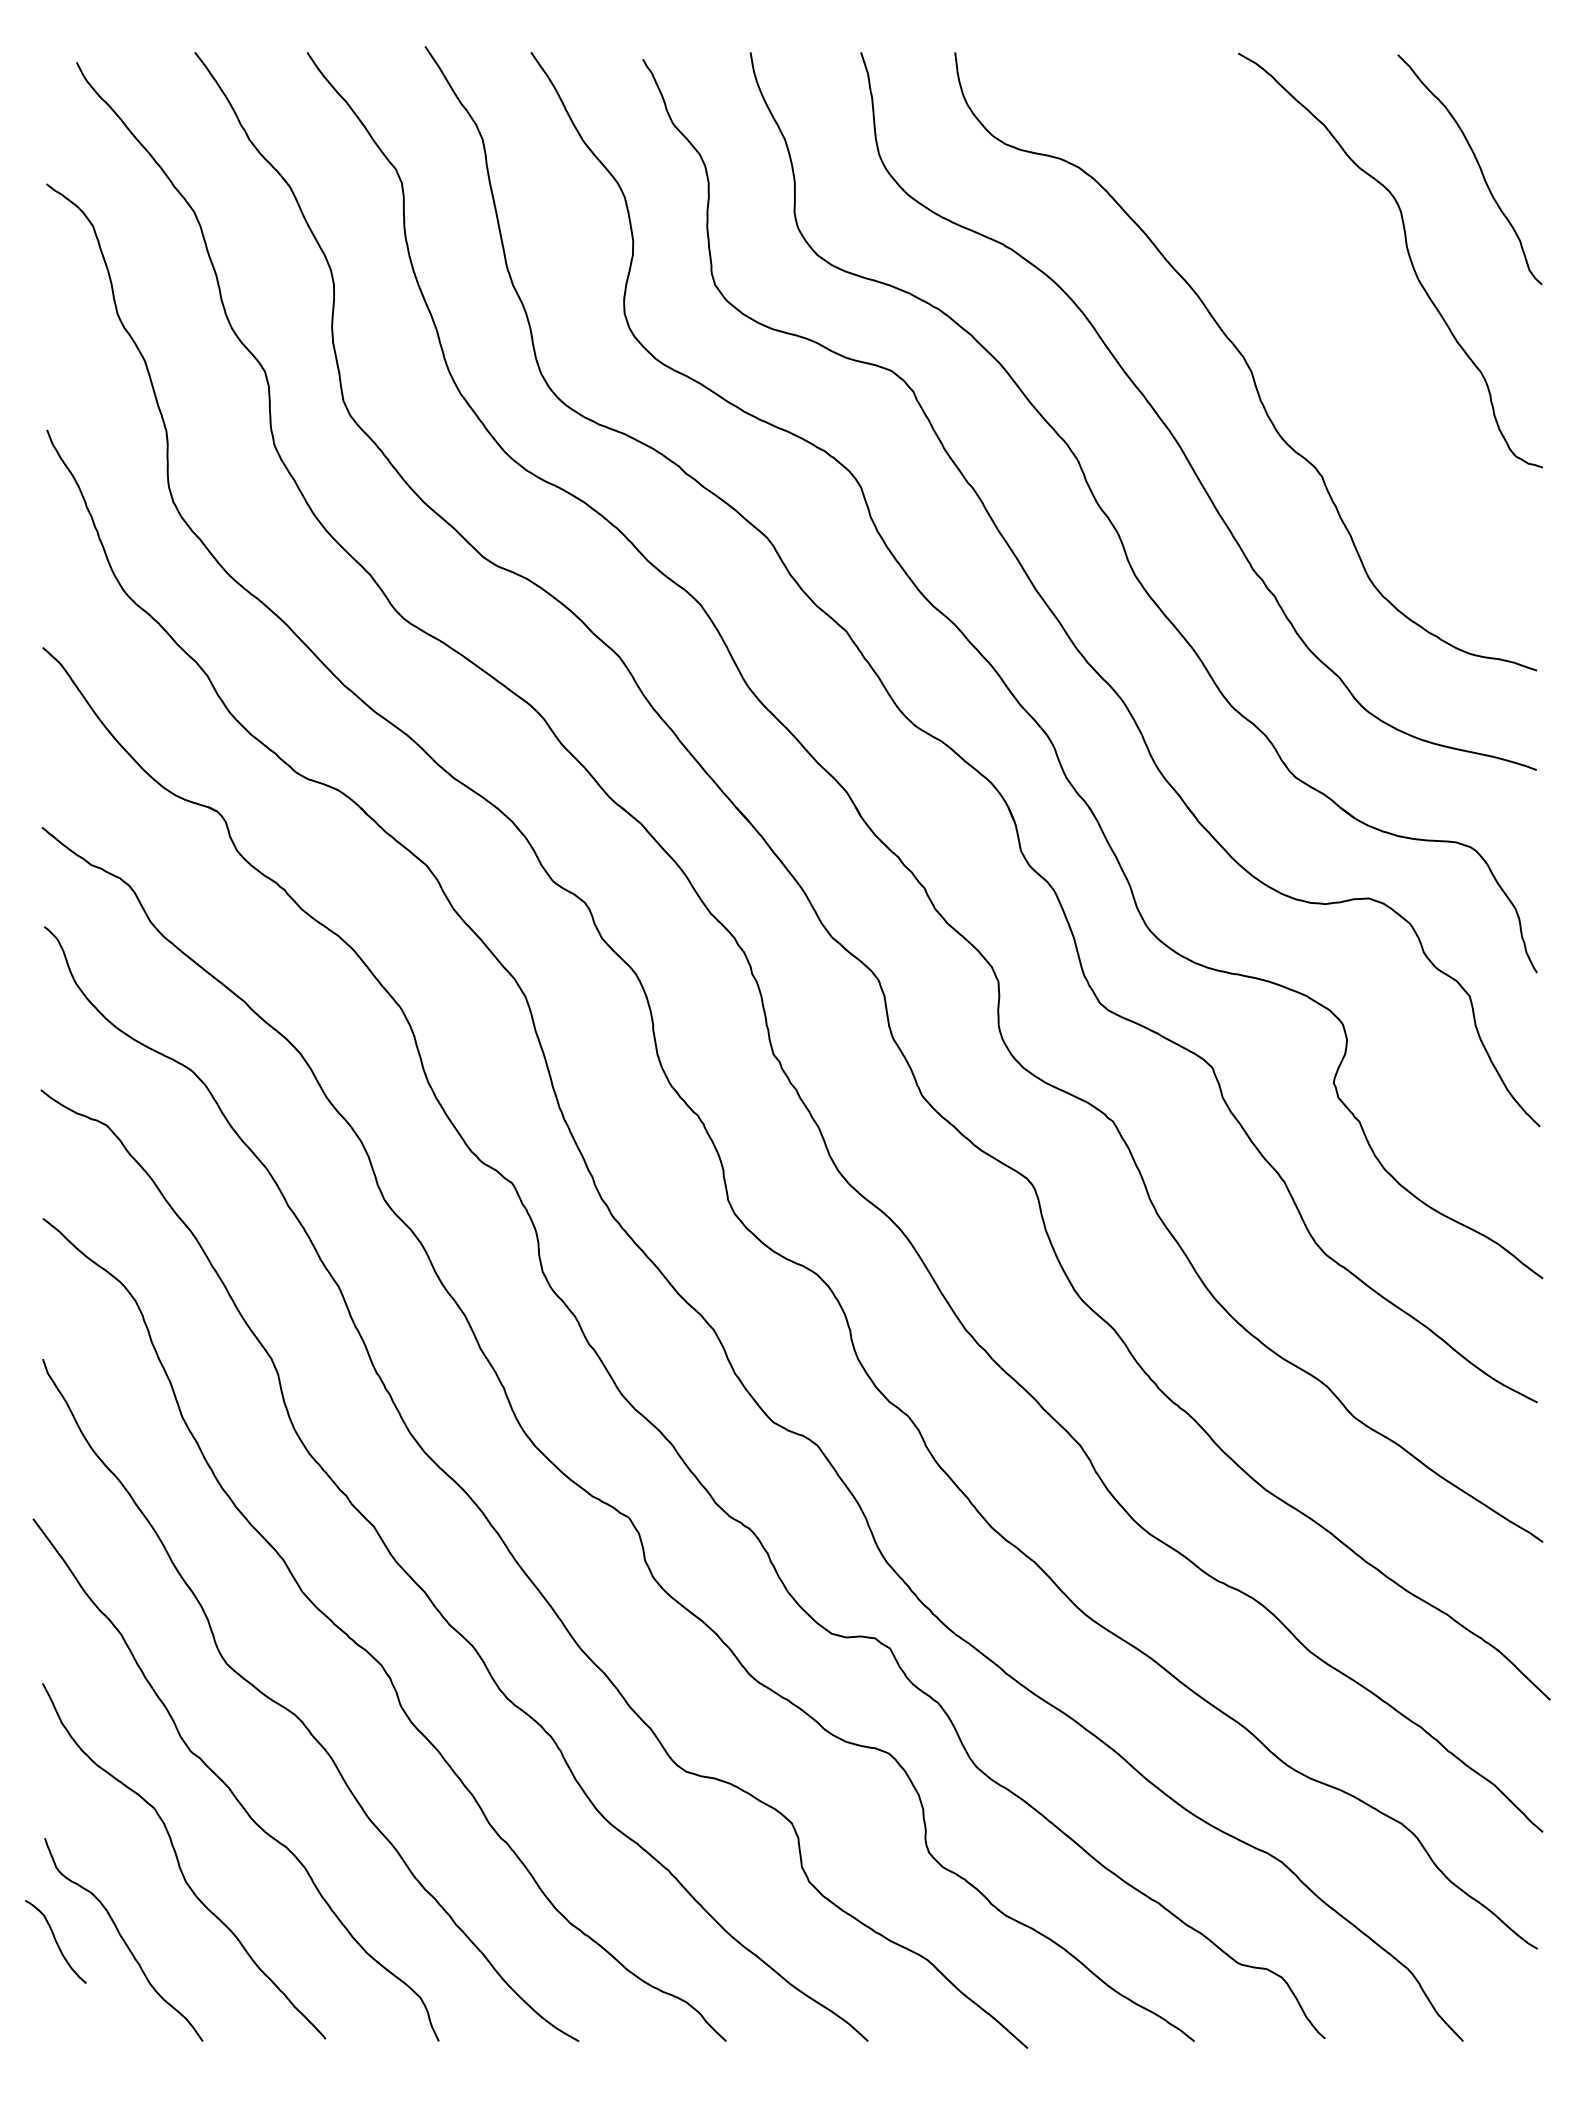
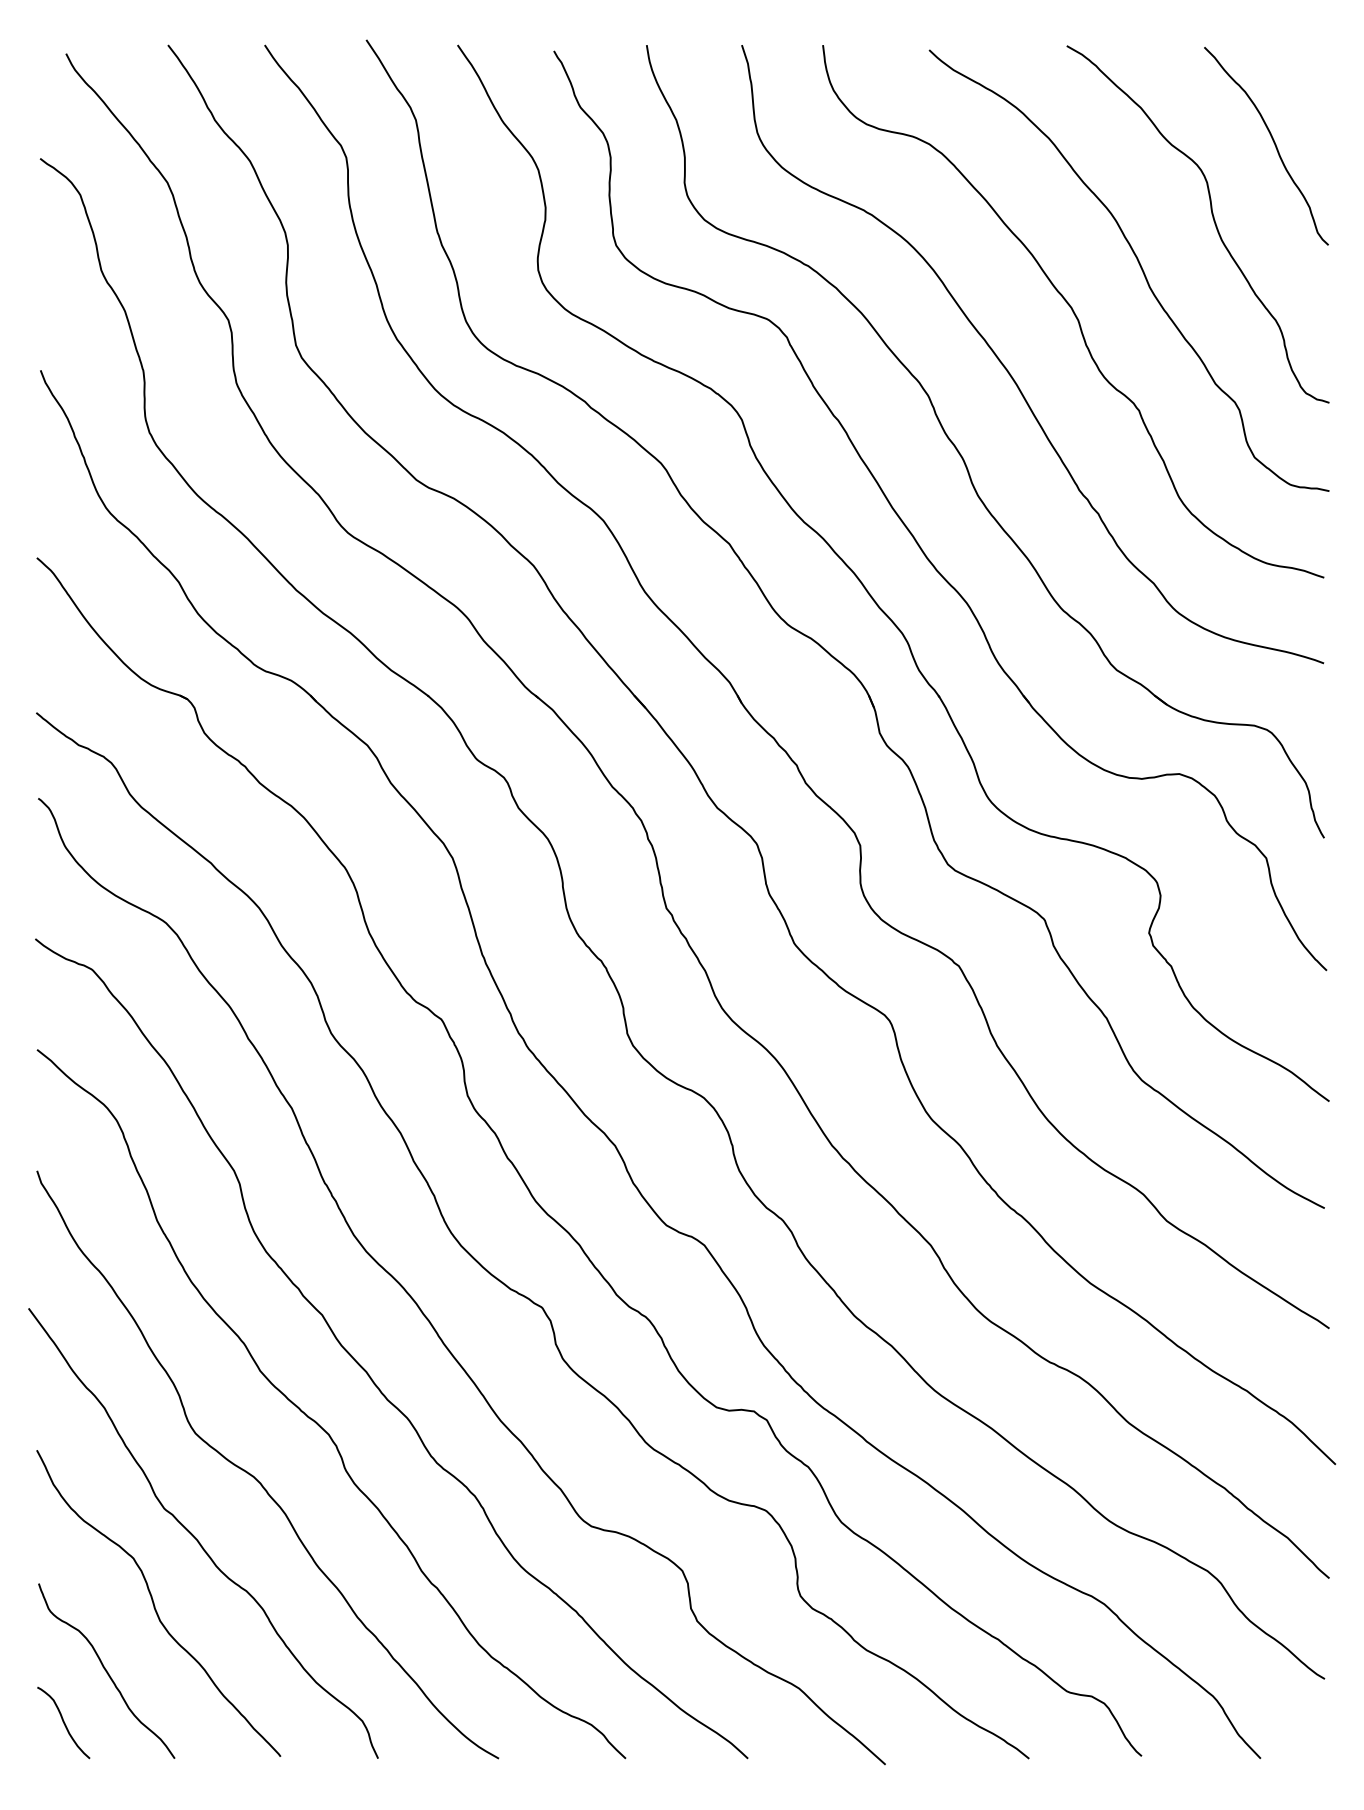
curve: (1322, 308) -> (1139, 265), added
curve: (55, 1941) -> (63, 1722), moved

